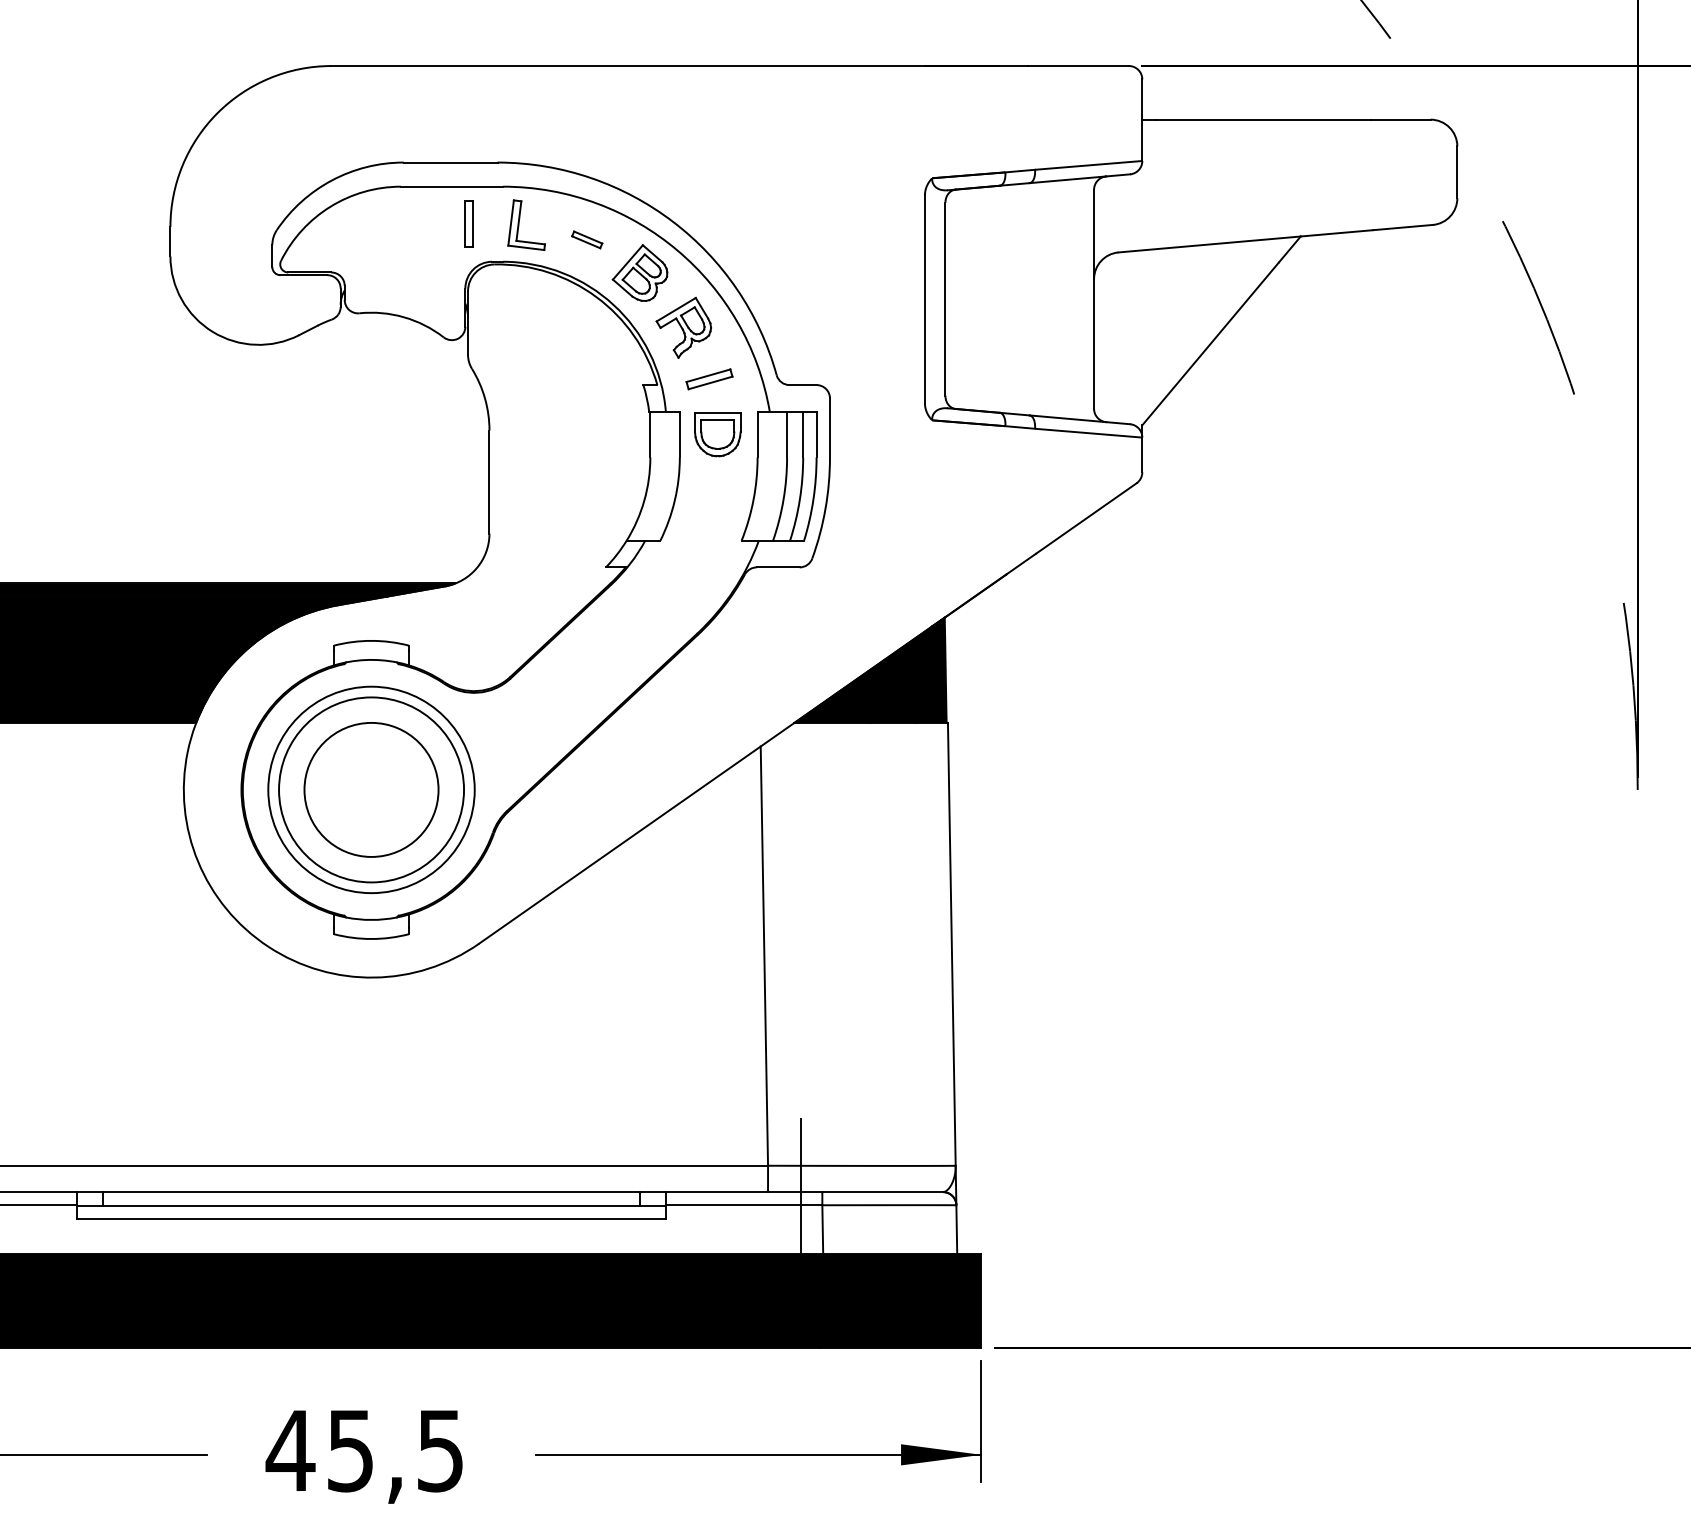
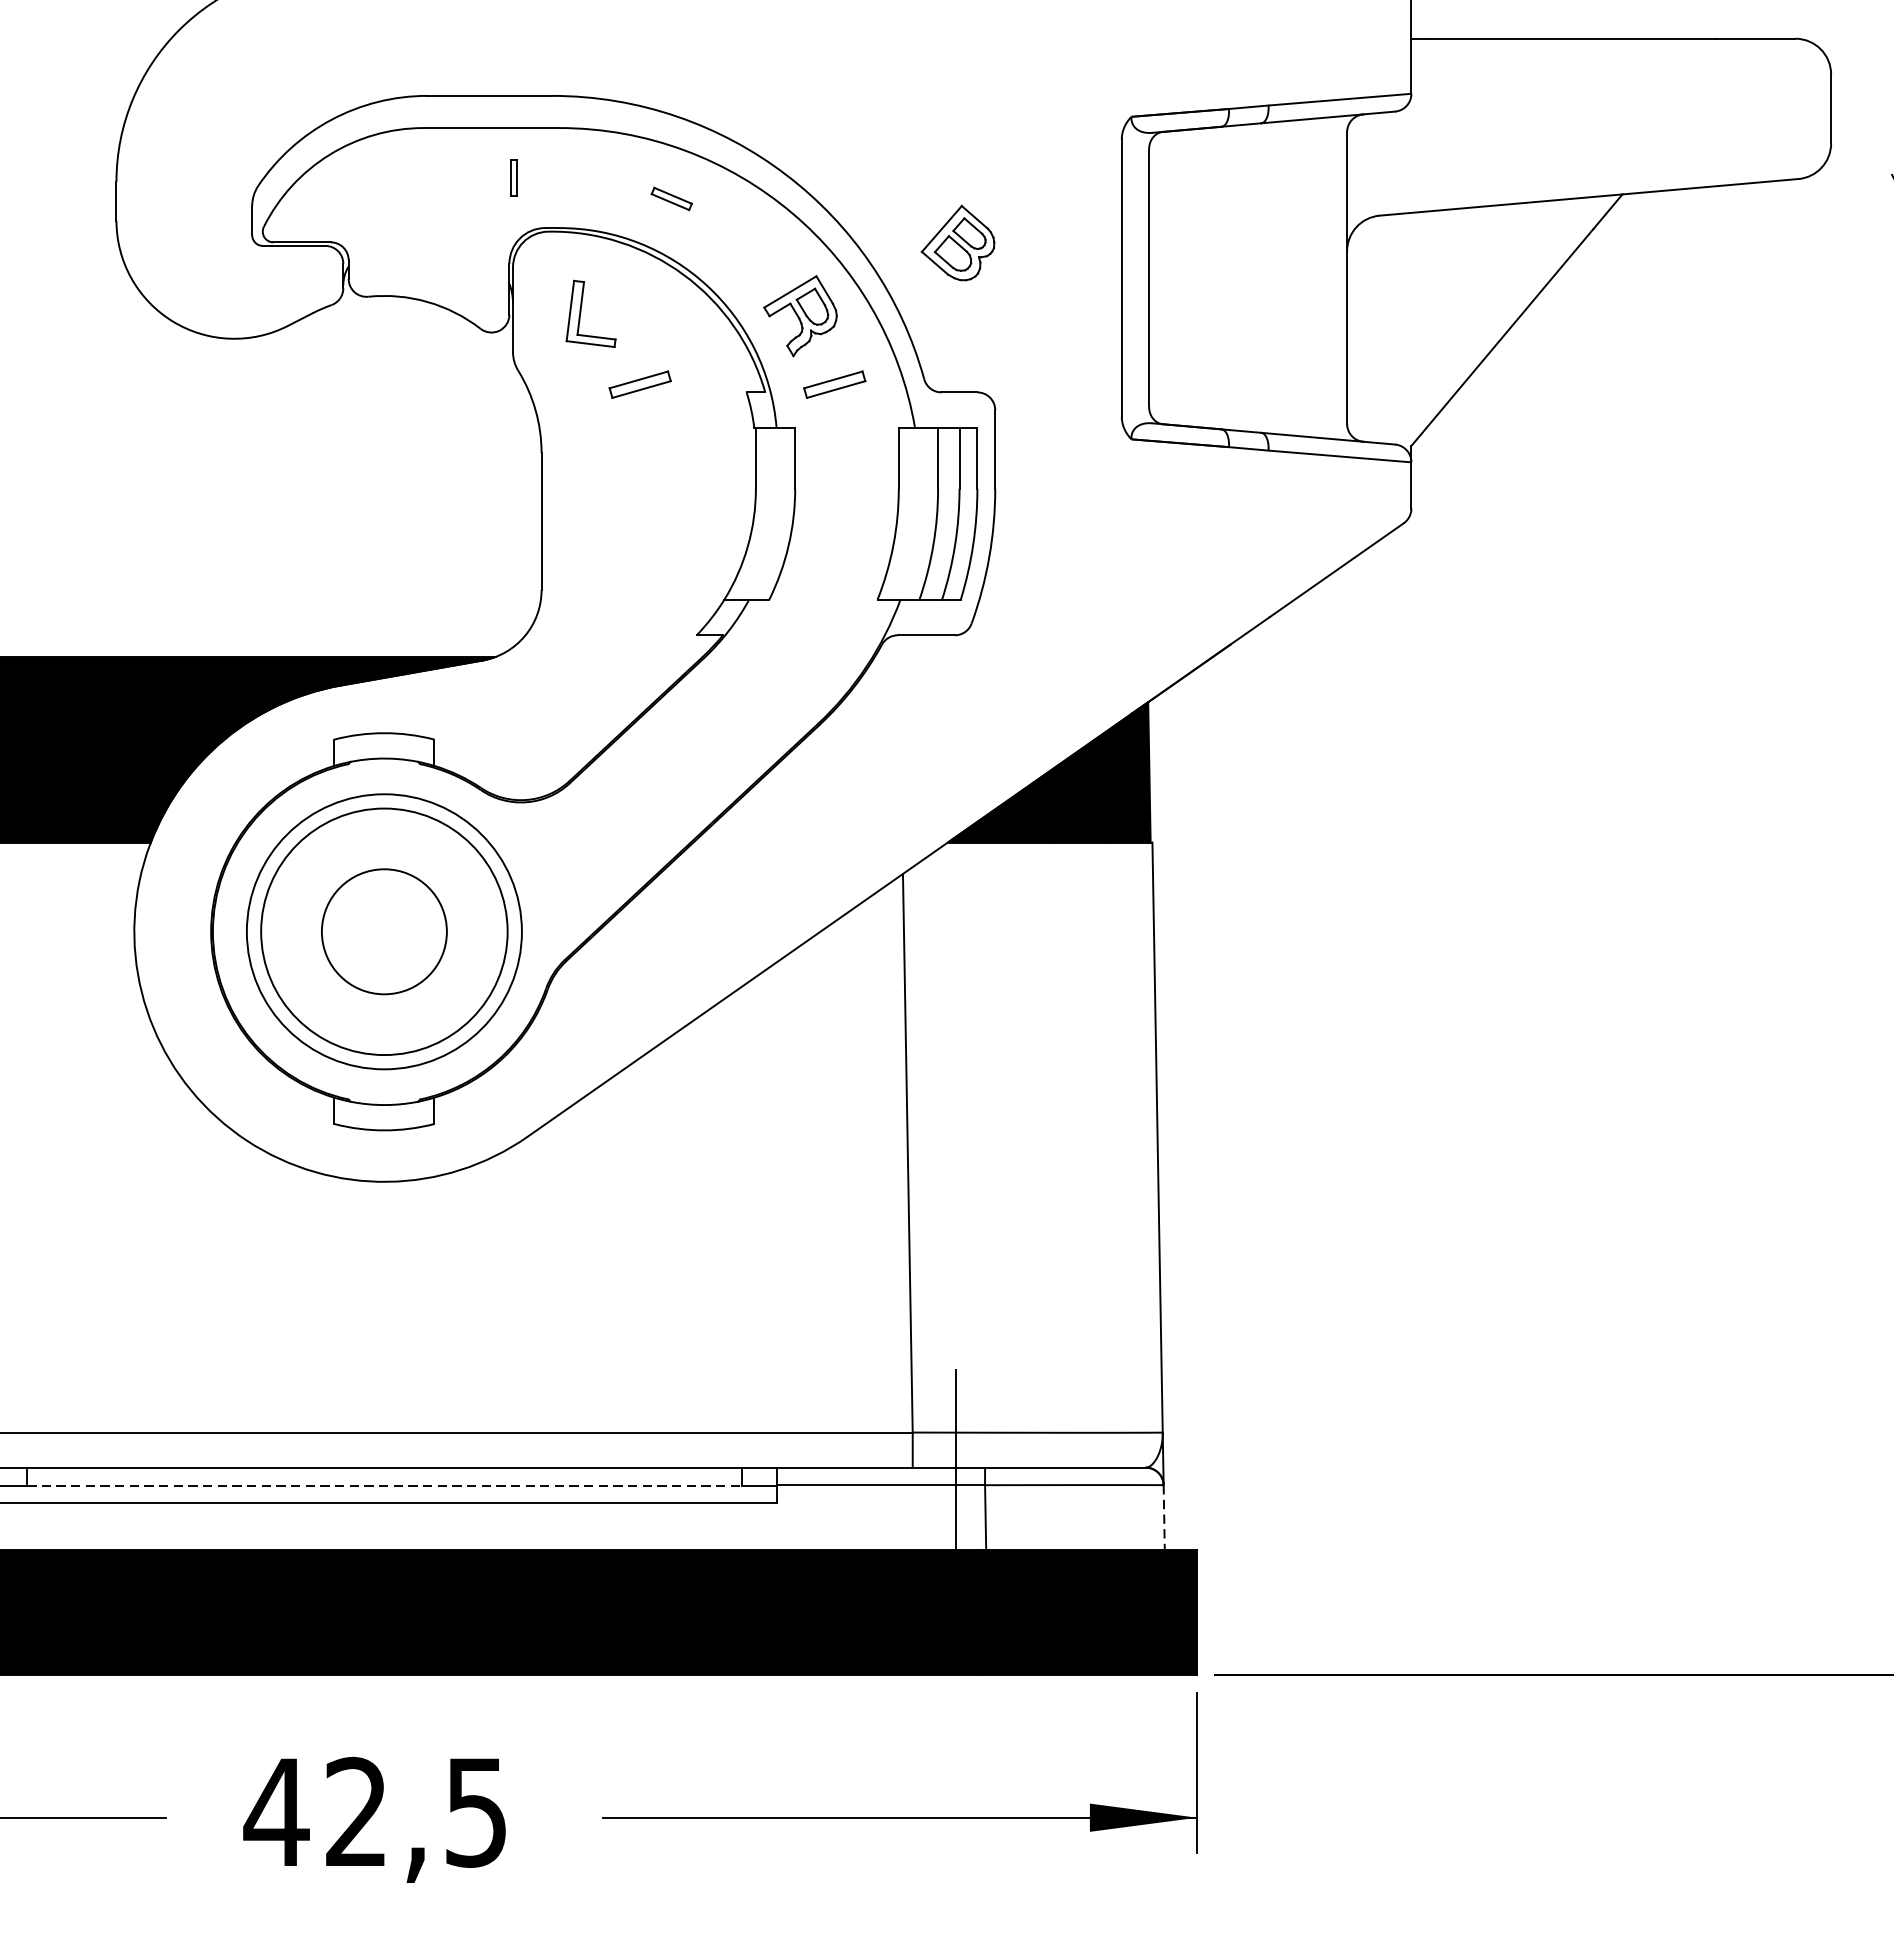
part: (468, 223) -> (513, 177), size x0.6
part: (519, 224) -> (581, 312), moved
part: (639, 272) -> (957, 242), moved
part: (563, 379) -> (640, 384), added
part: (717, 434) -> (845, 458), removed
circle: (371, 789) -> (384, 931), size x0.7
line: (372, 1205) -> (385, 1485), solid -> dashed
line: (956, 1230) -> (1163, 1518), solid -> dashed
text: (349, 1450) -> (355, 1811), 45,5 -> 42,5

